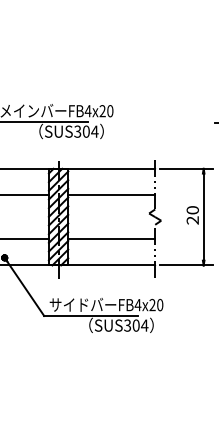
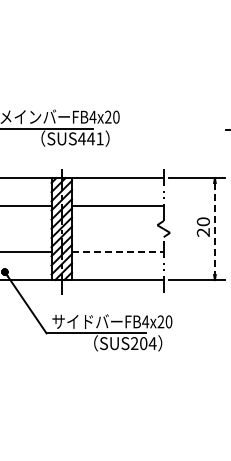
text: (86, 131) -> (91, 138), SUS304 -> SUS441
line: (203, 217) -> (214, 229), solid -> dashed
line: (111, 239) -> (117, 252), solid -> dashed
text: (127, 325) -> (134, 343), SUS304 -> SUS204

